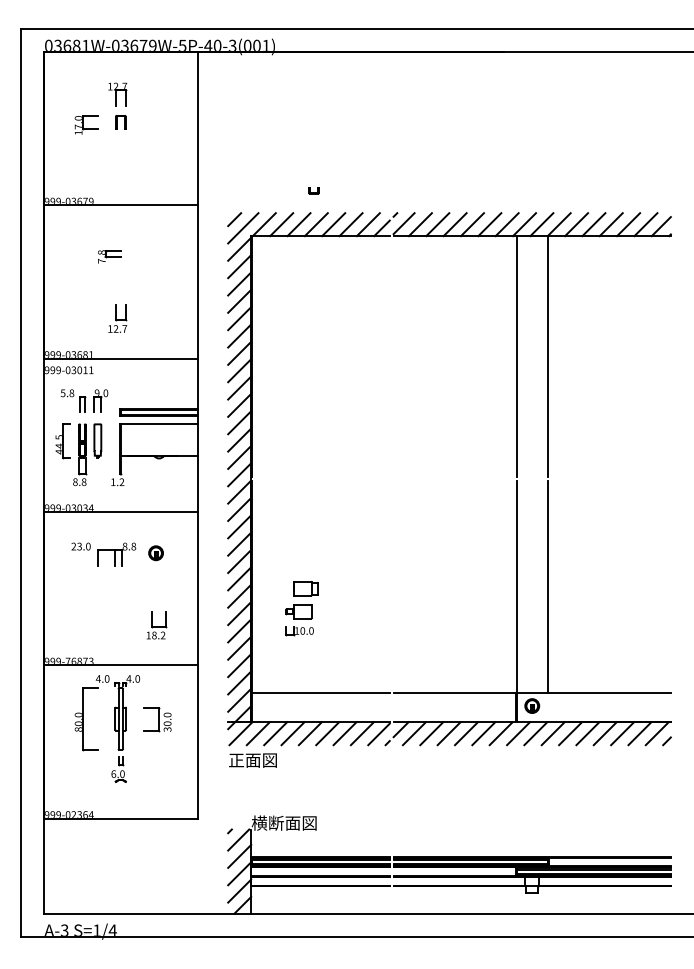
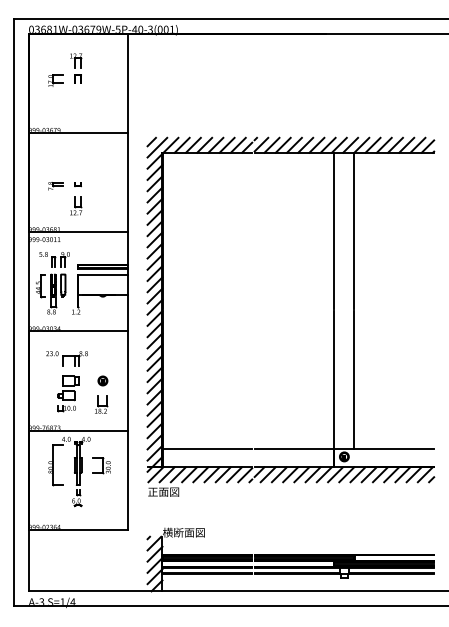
part: (313, 190) -> (77, 184), moved
part: (109, 257) -> (55, 186), moved
part: (155, 552) -> (102, 380), moved
part: (302, 608) -> (68, 393), moved

